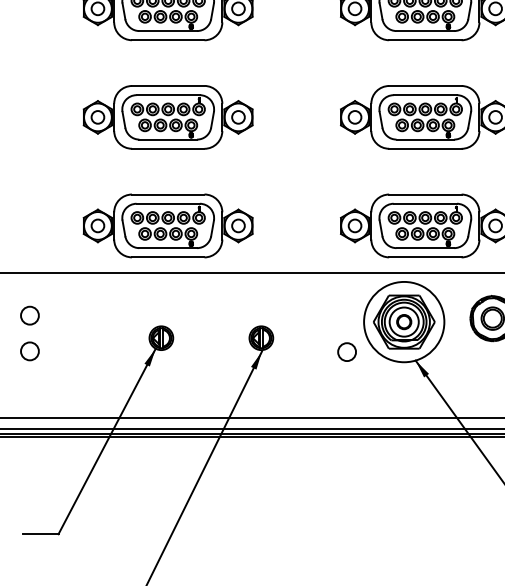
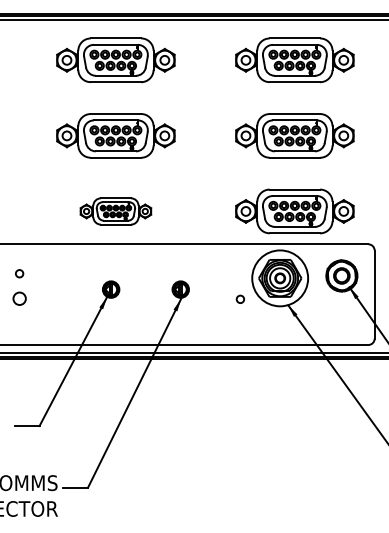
part: (167, 226) -> (115, 211), size x0.6
circle: (29, 315) -> (19, 273), size x0.6
circle: (347, 352) -> (240, 299), size x0.6

